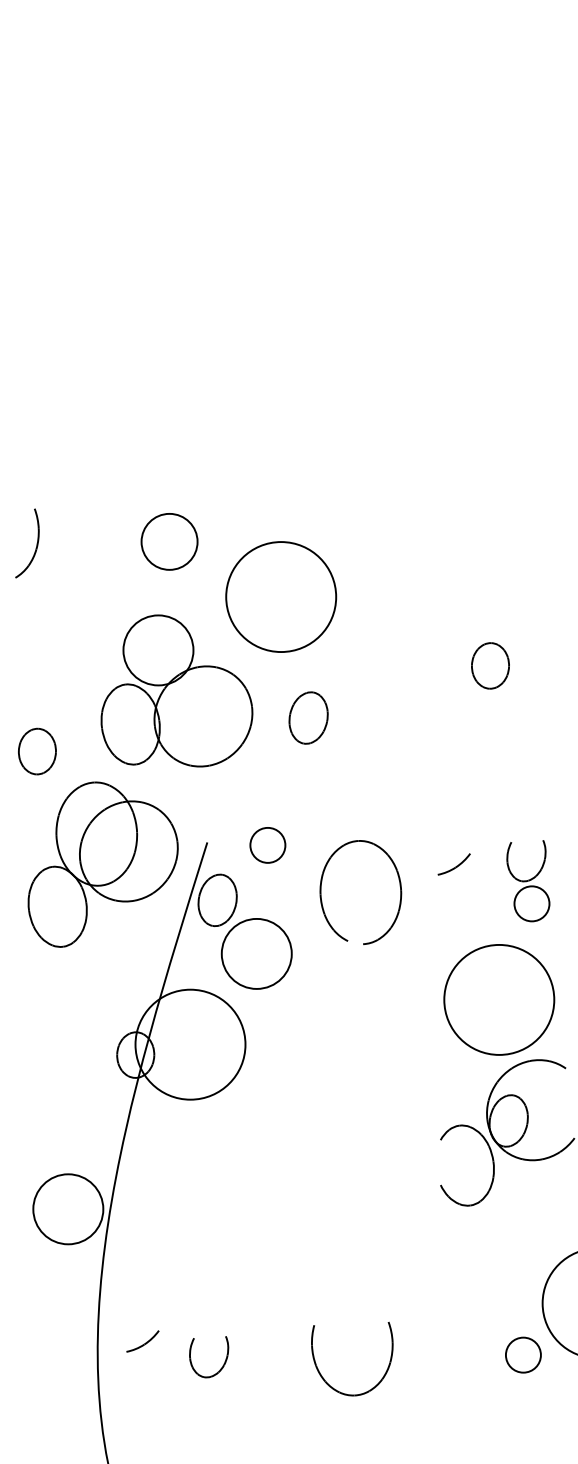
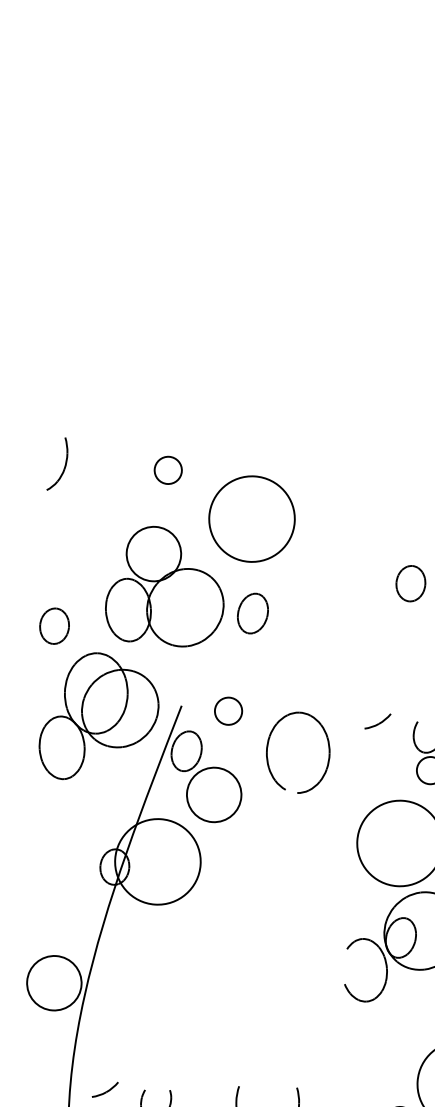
circle: (169, 541) -> (168, 470), size x0.62
part: (308, 717) -> (252, 613), moved
part: (453, 864) -> (377, 721), moved

